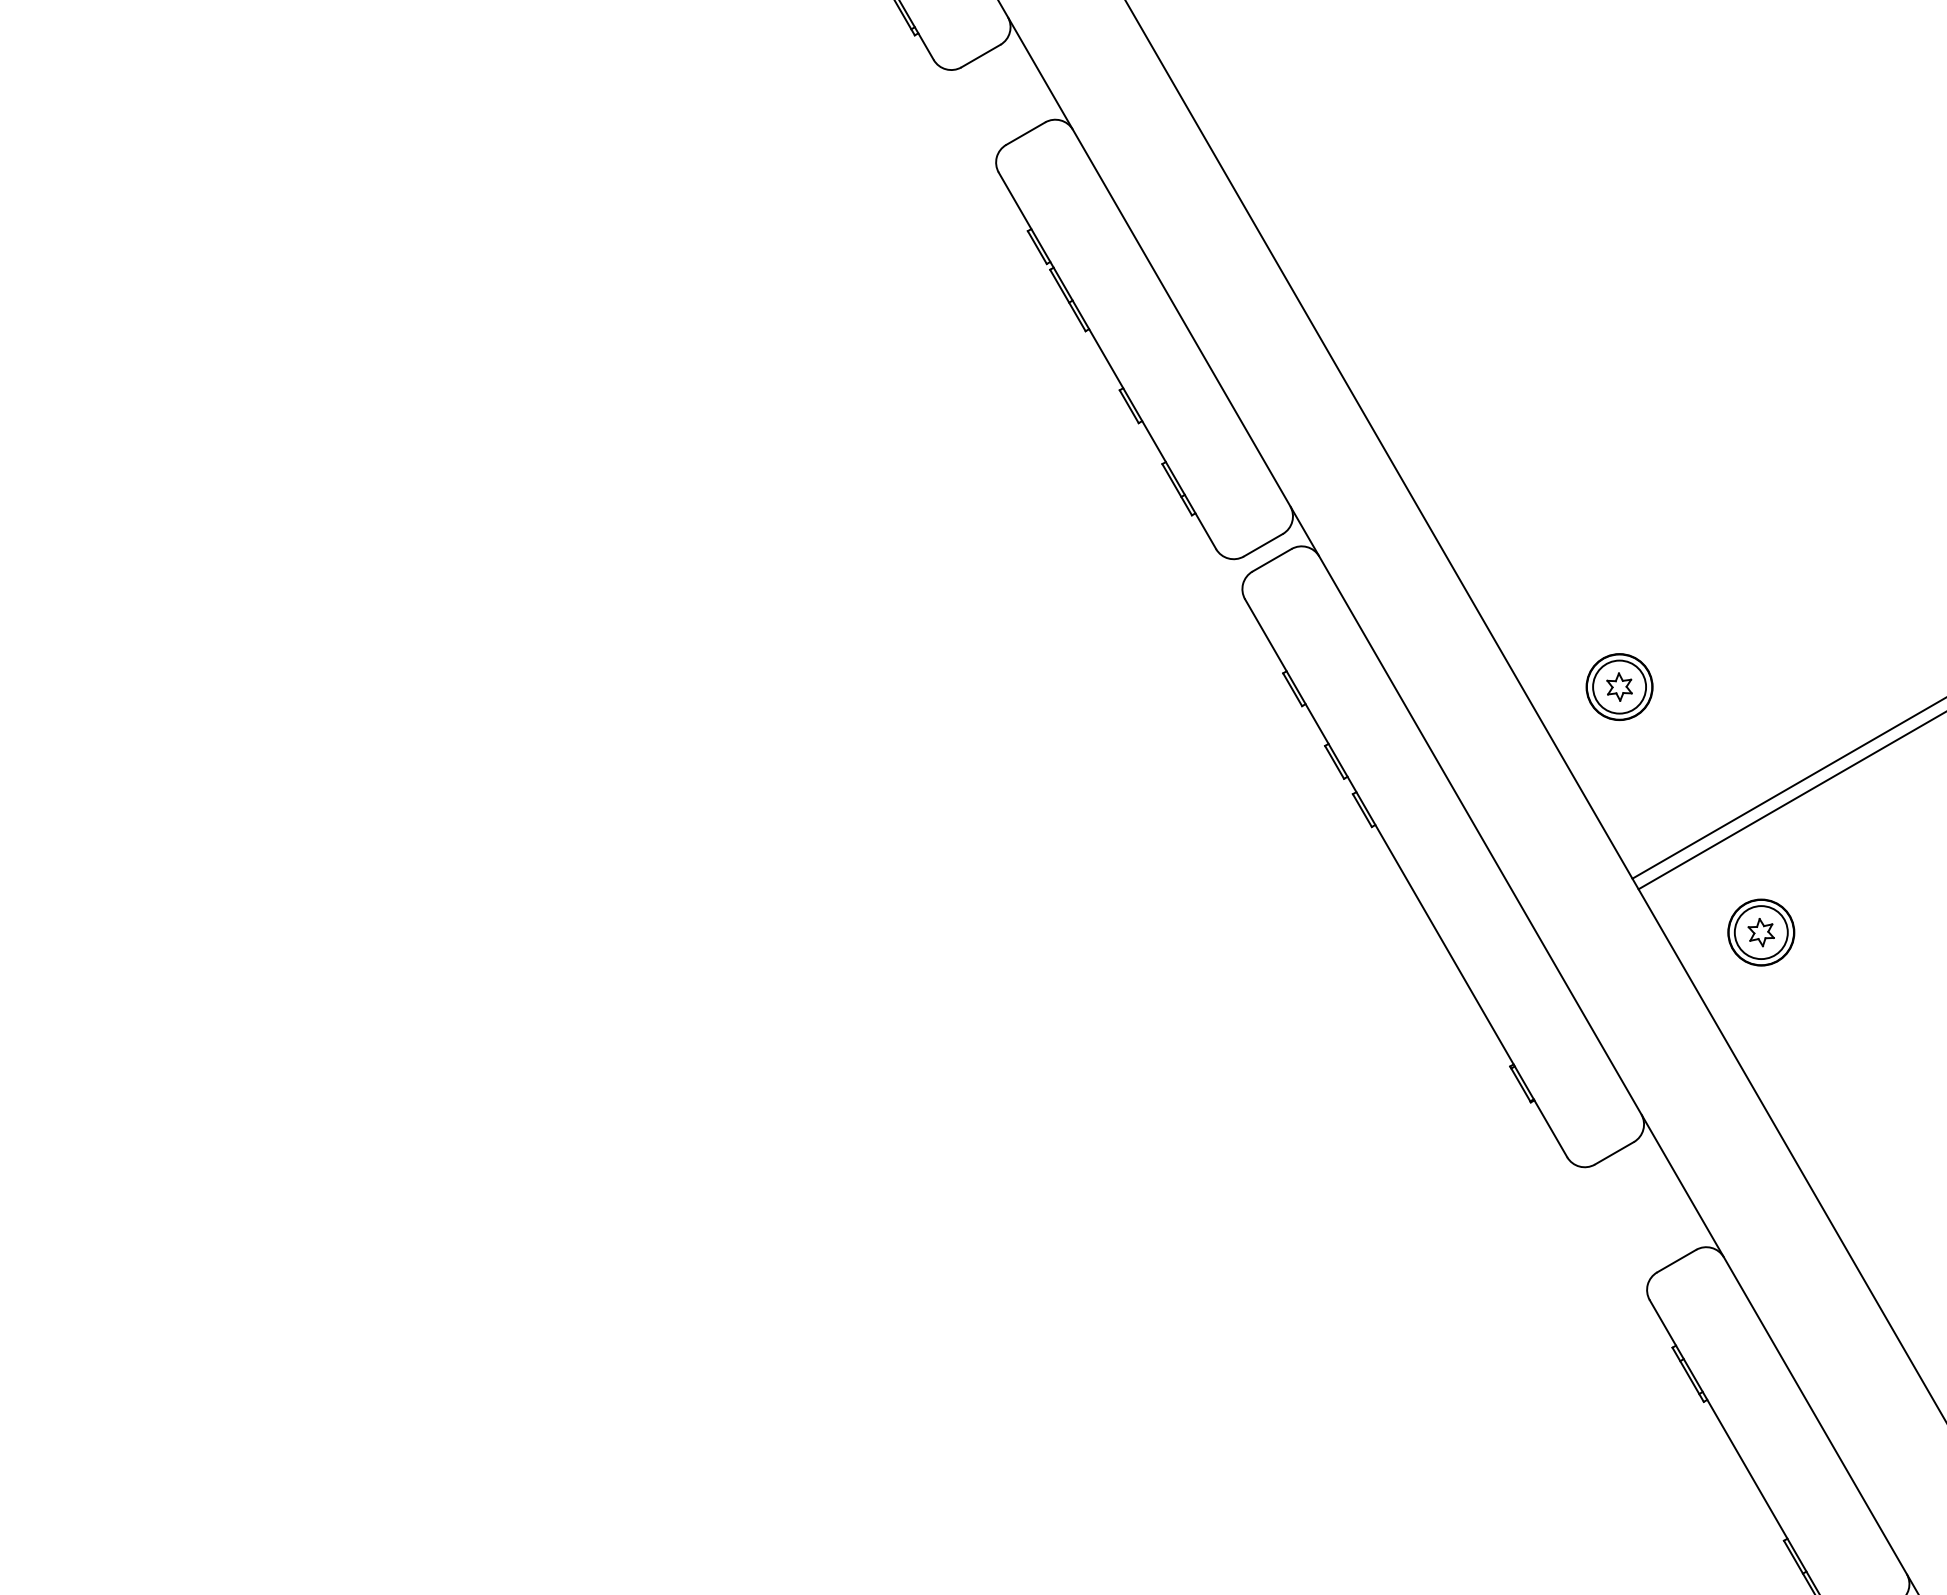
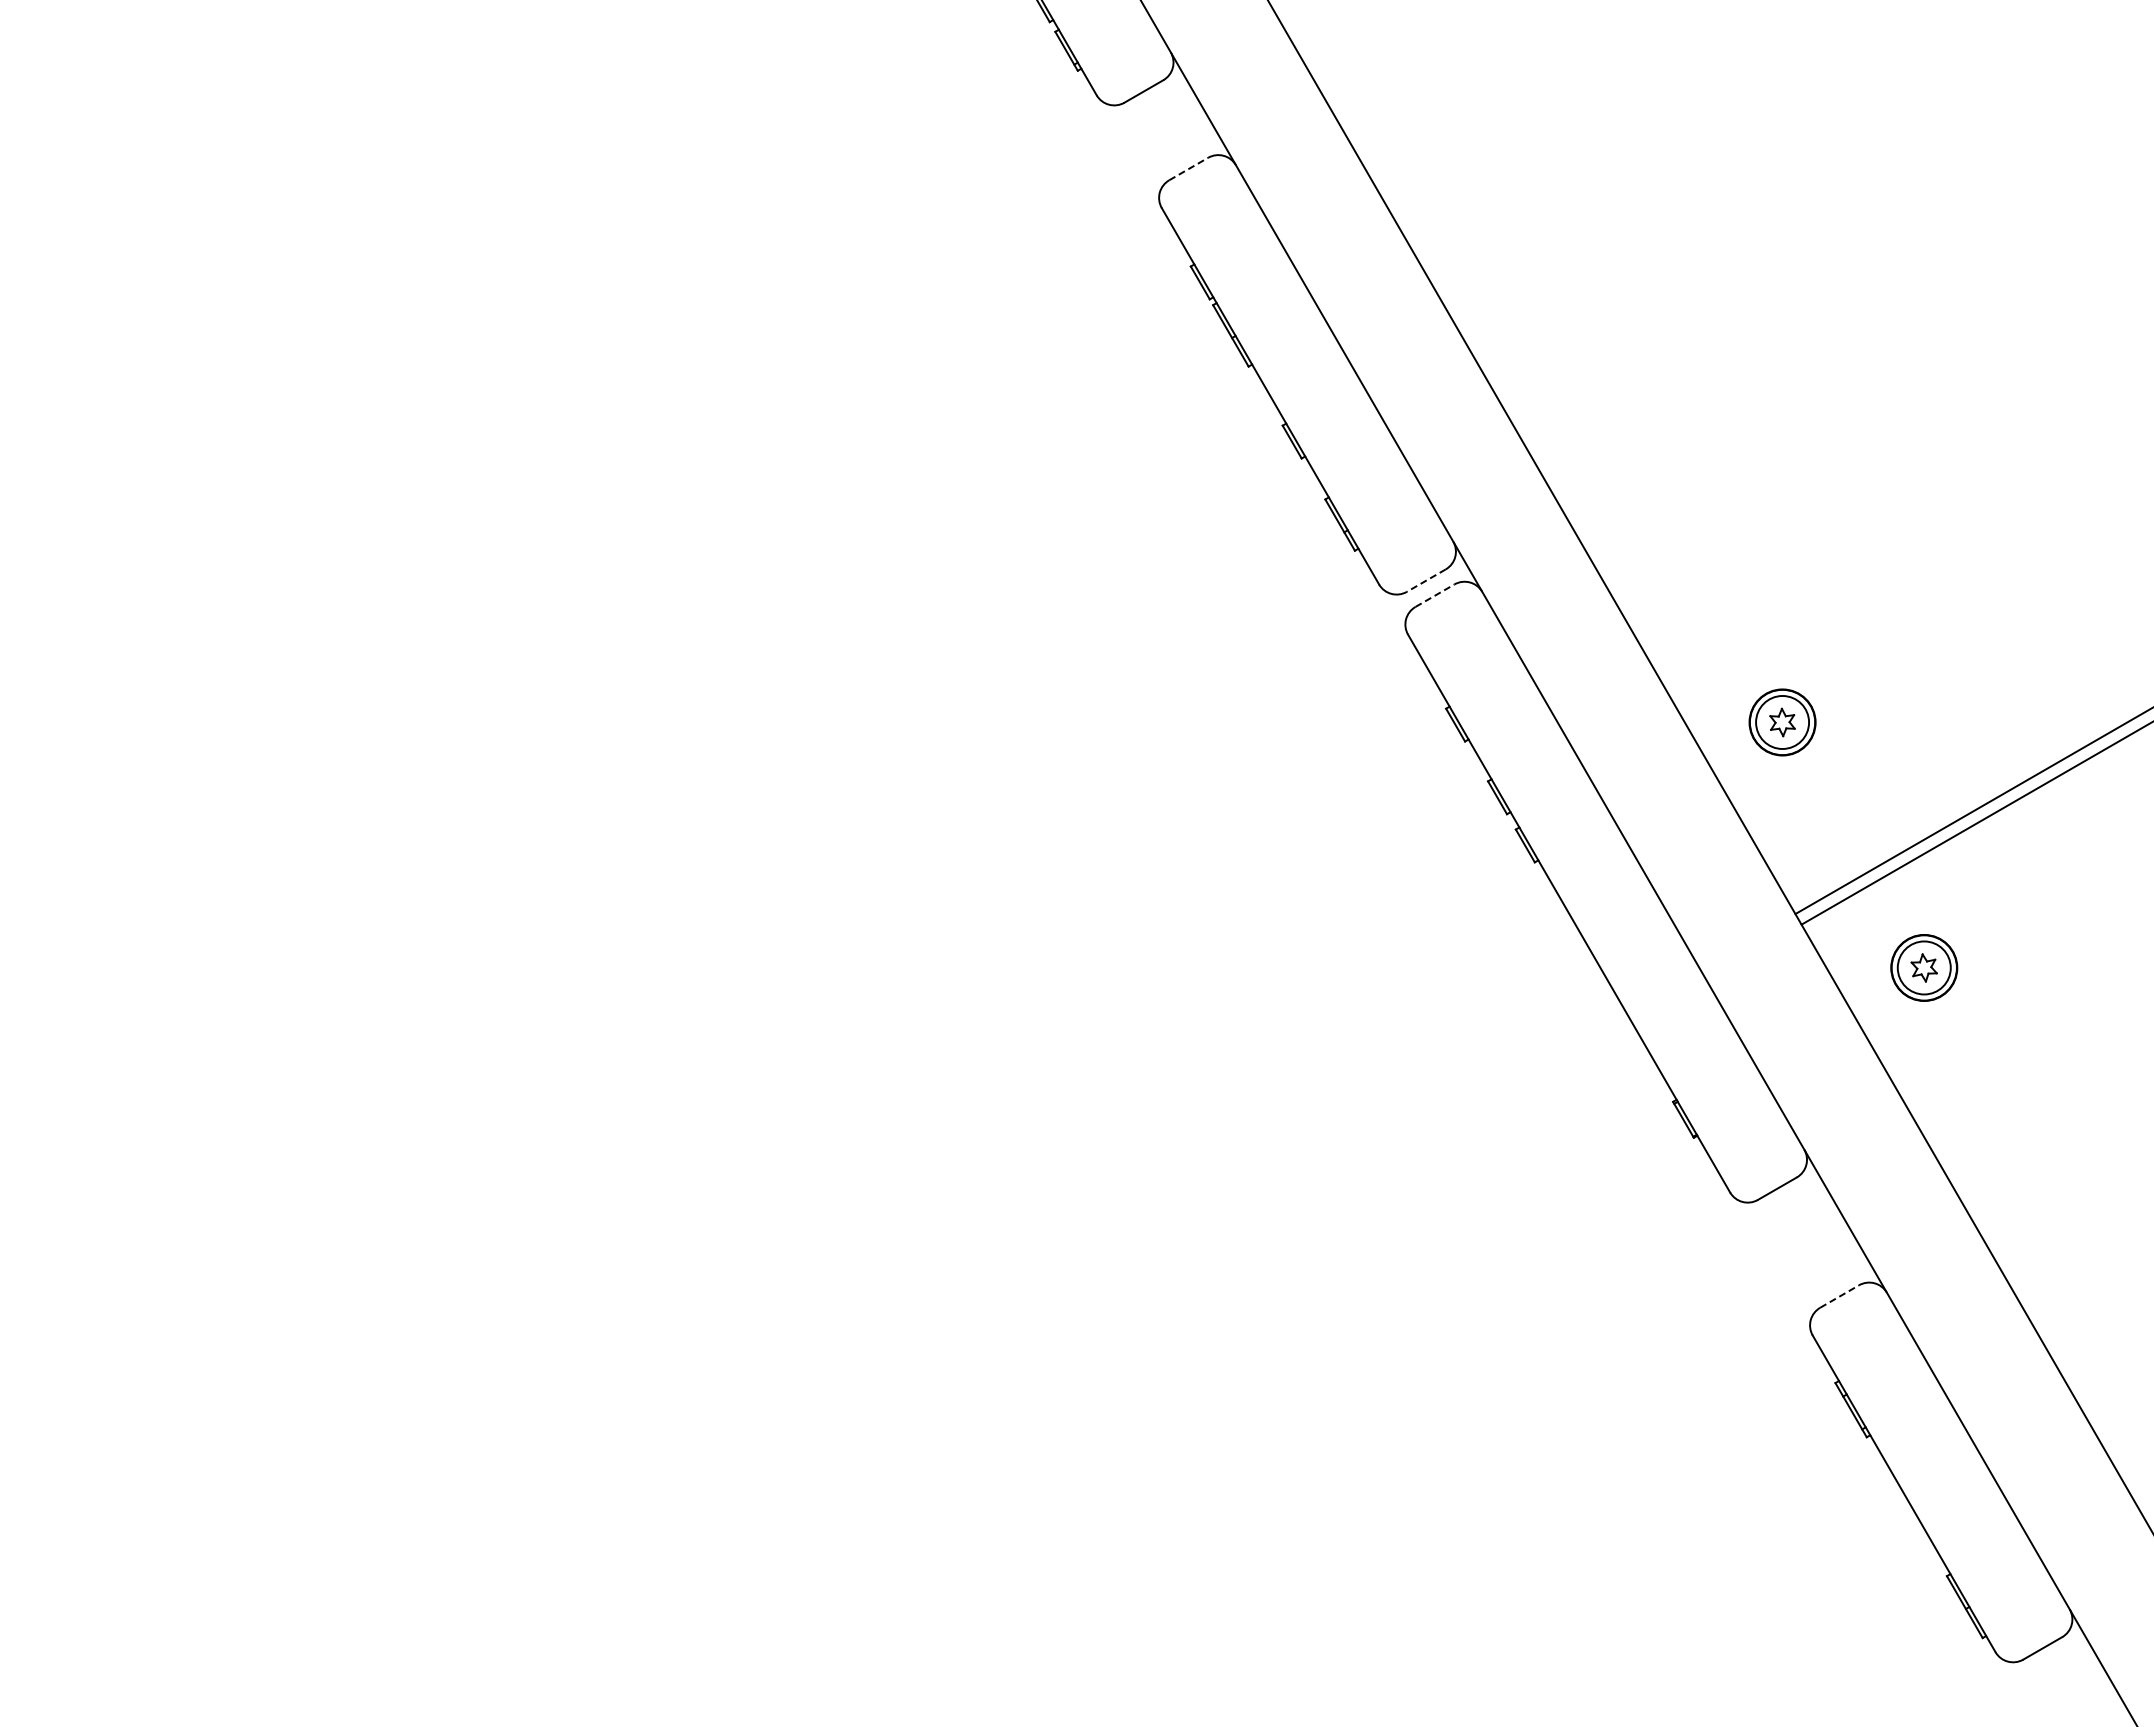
line: (1026, 133) -> (1189, 168), solid -> dashed
line: (1262, 545) -> (1425, 580), solid -> dashed
line: (1272, 560) -> (1435, 595), solid -> dashed
line: (1677, 1261) -> (1840, 1296), solid -> dashed

